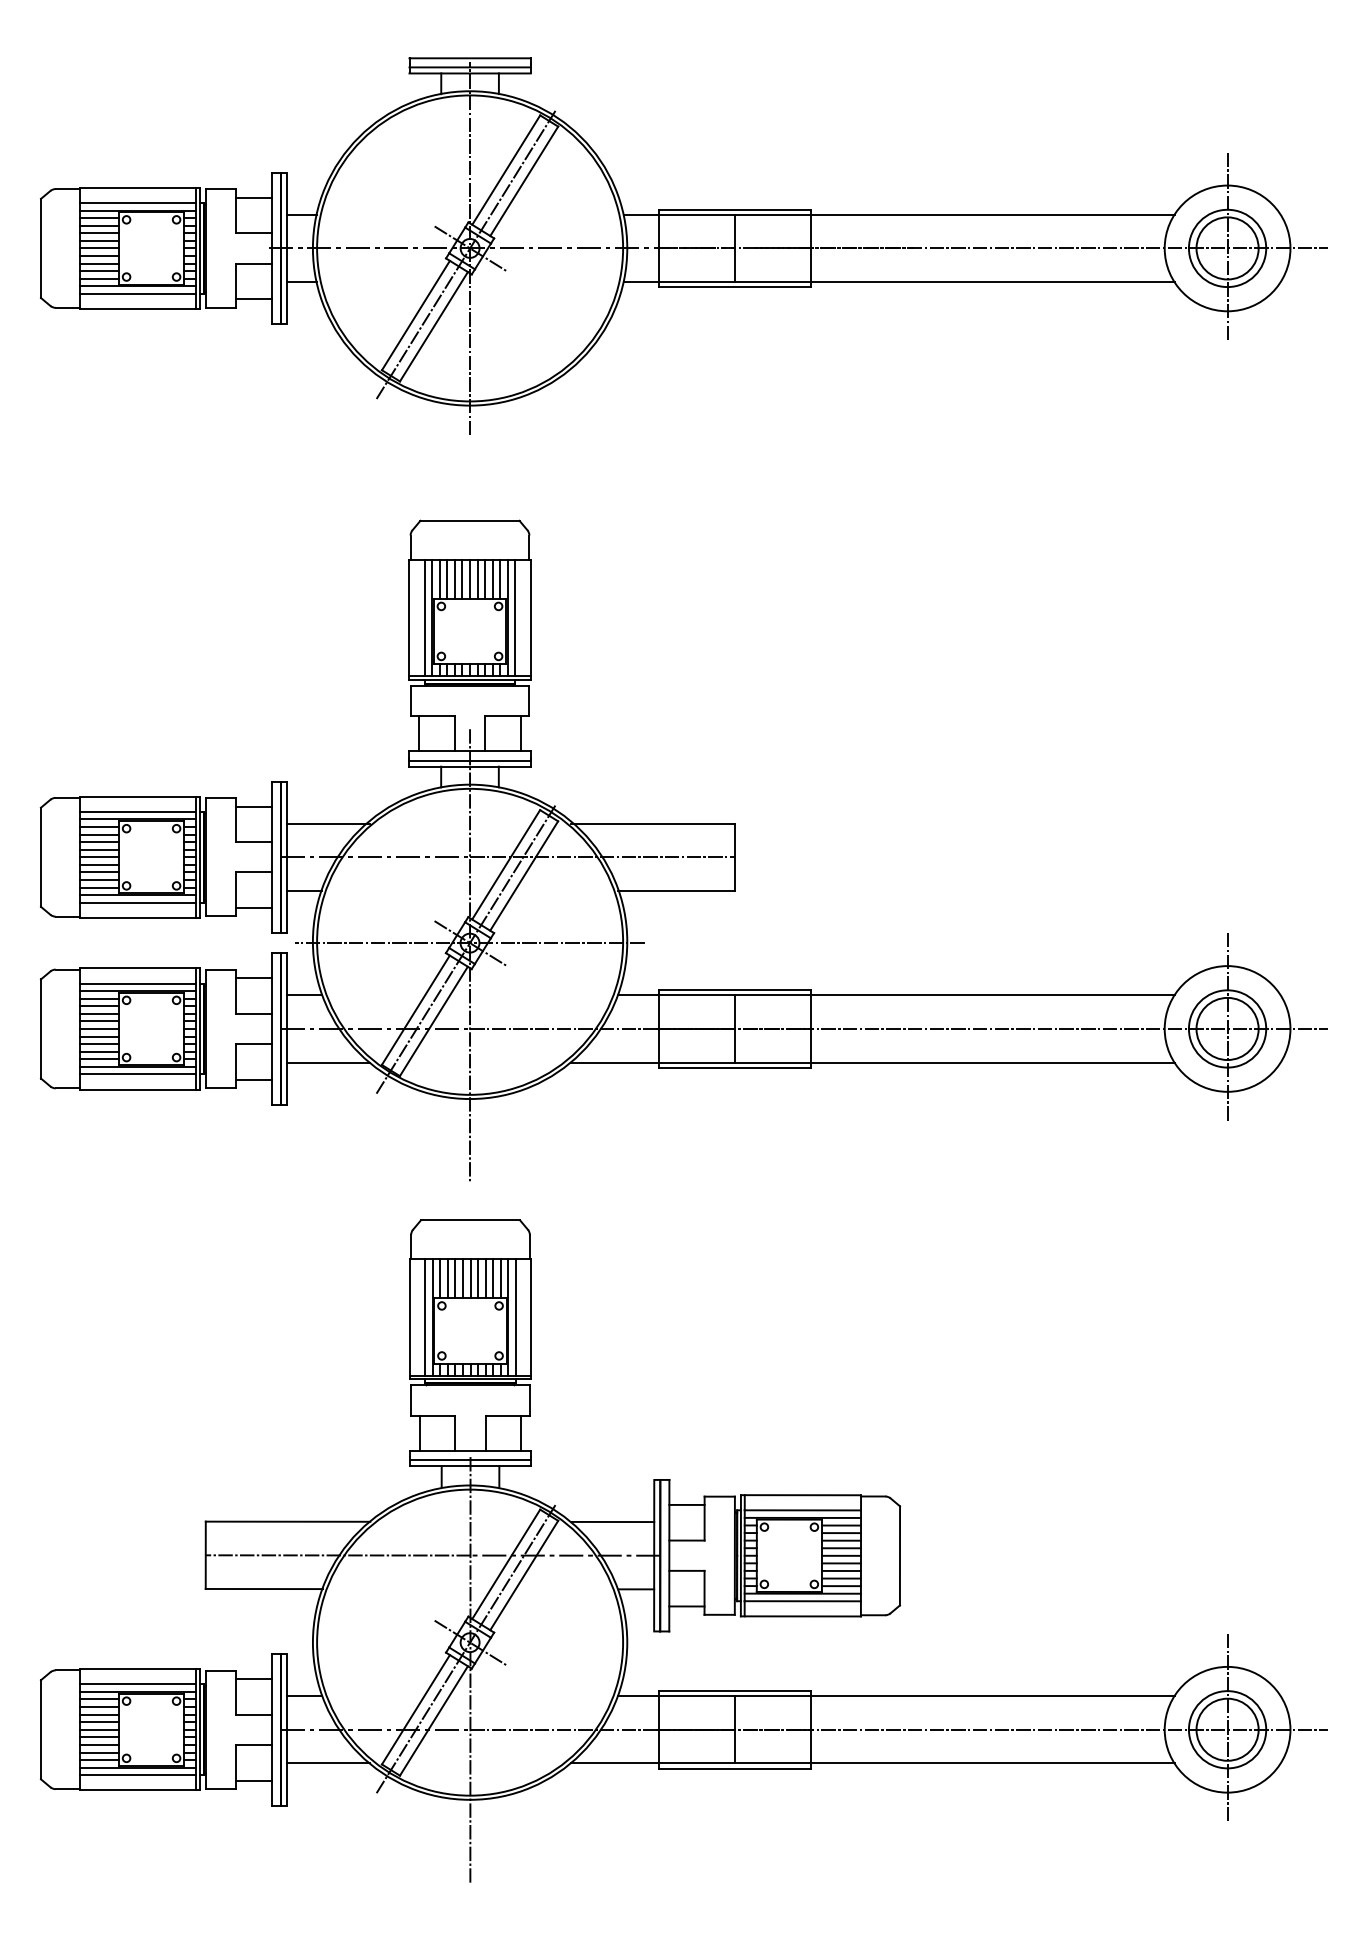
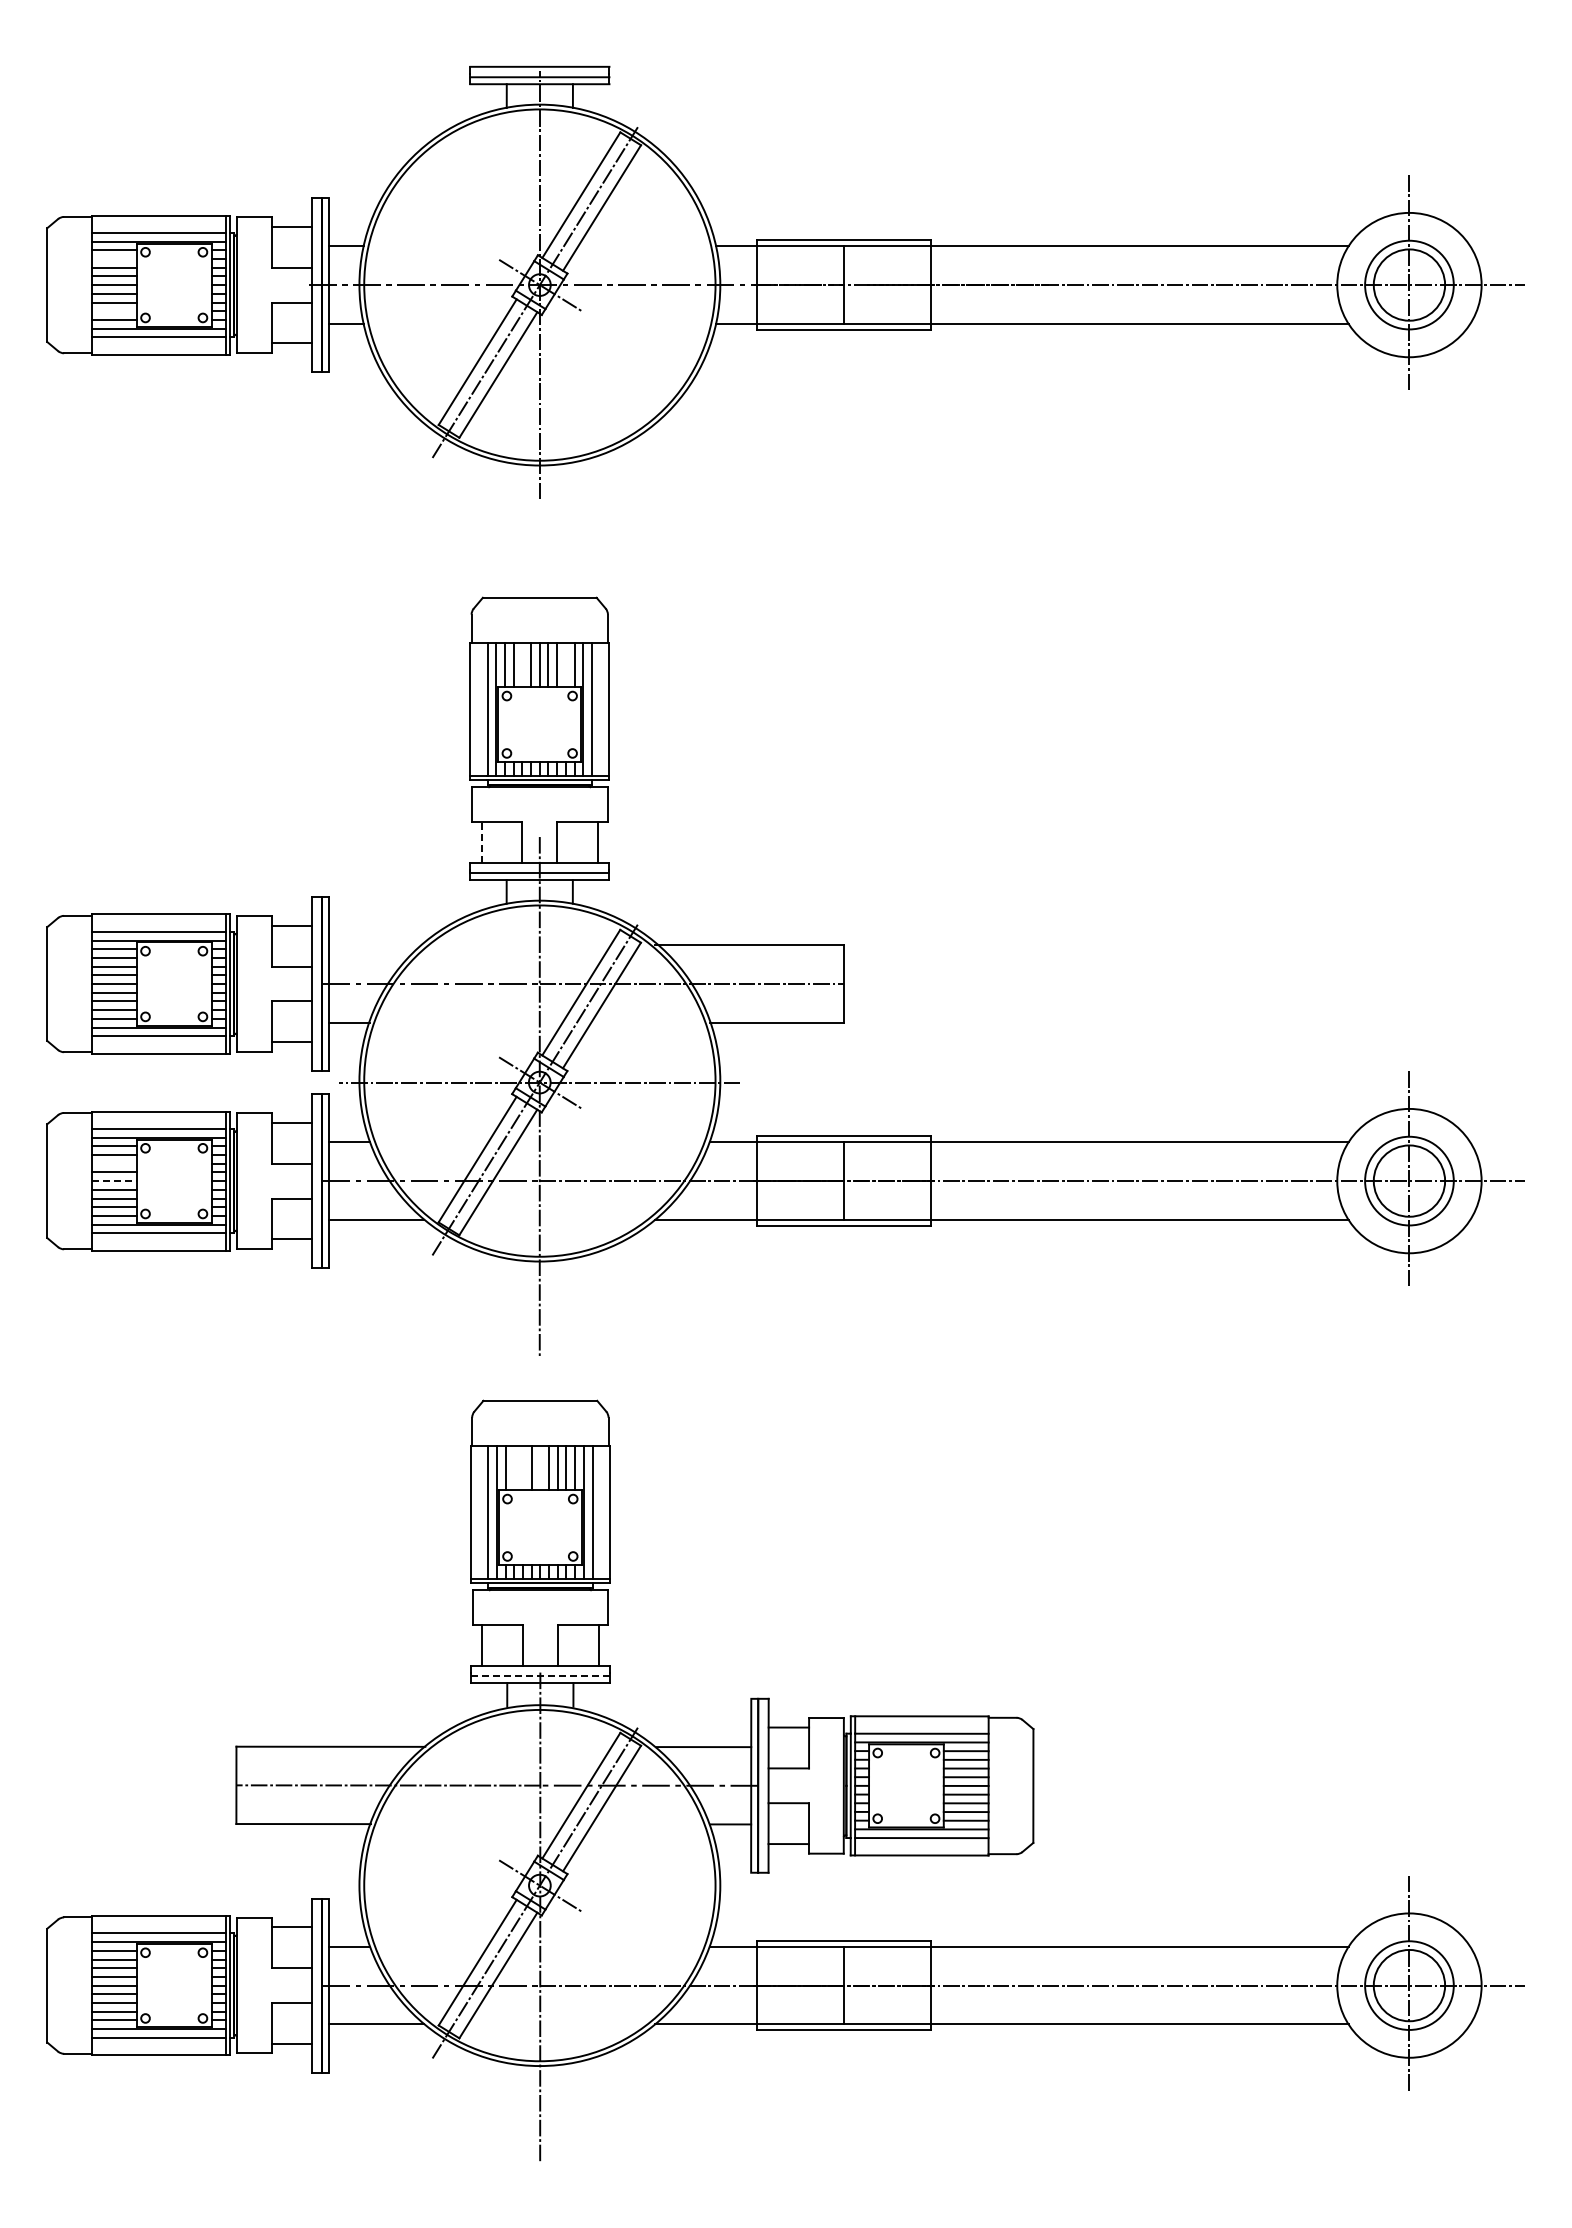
line: (99, 226) -> (114, 259), removed
line: (99, 271) -> (114, 311), removed
line: (454, 578) -> (522, 664), removed
line: (492, 578) -> (565, 664), removed
line: (419, 733) -> (481, 841), solid -> dashed
line: (327, 823) -> (376, 945), removed
line: (99, 1013) -> (114, 1163), removed
line: (99, 1029) -> (114, 1181), solid -> dashed
line: (447, 1278) -> (514, 1467), removed
line: (454, 1278) -> (522, 1467), removed
line: (470, 1278) -> (540, 1467), removed
line: (470, 1460) -> (540, 1676), solid -> dashed

